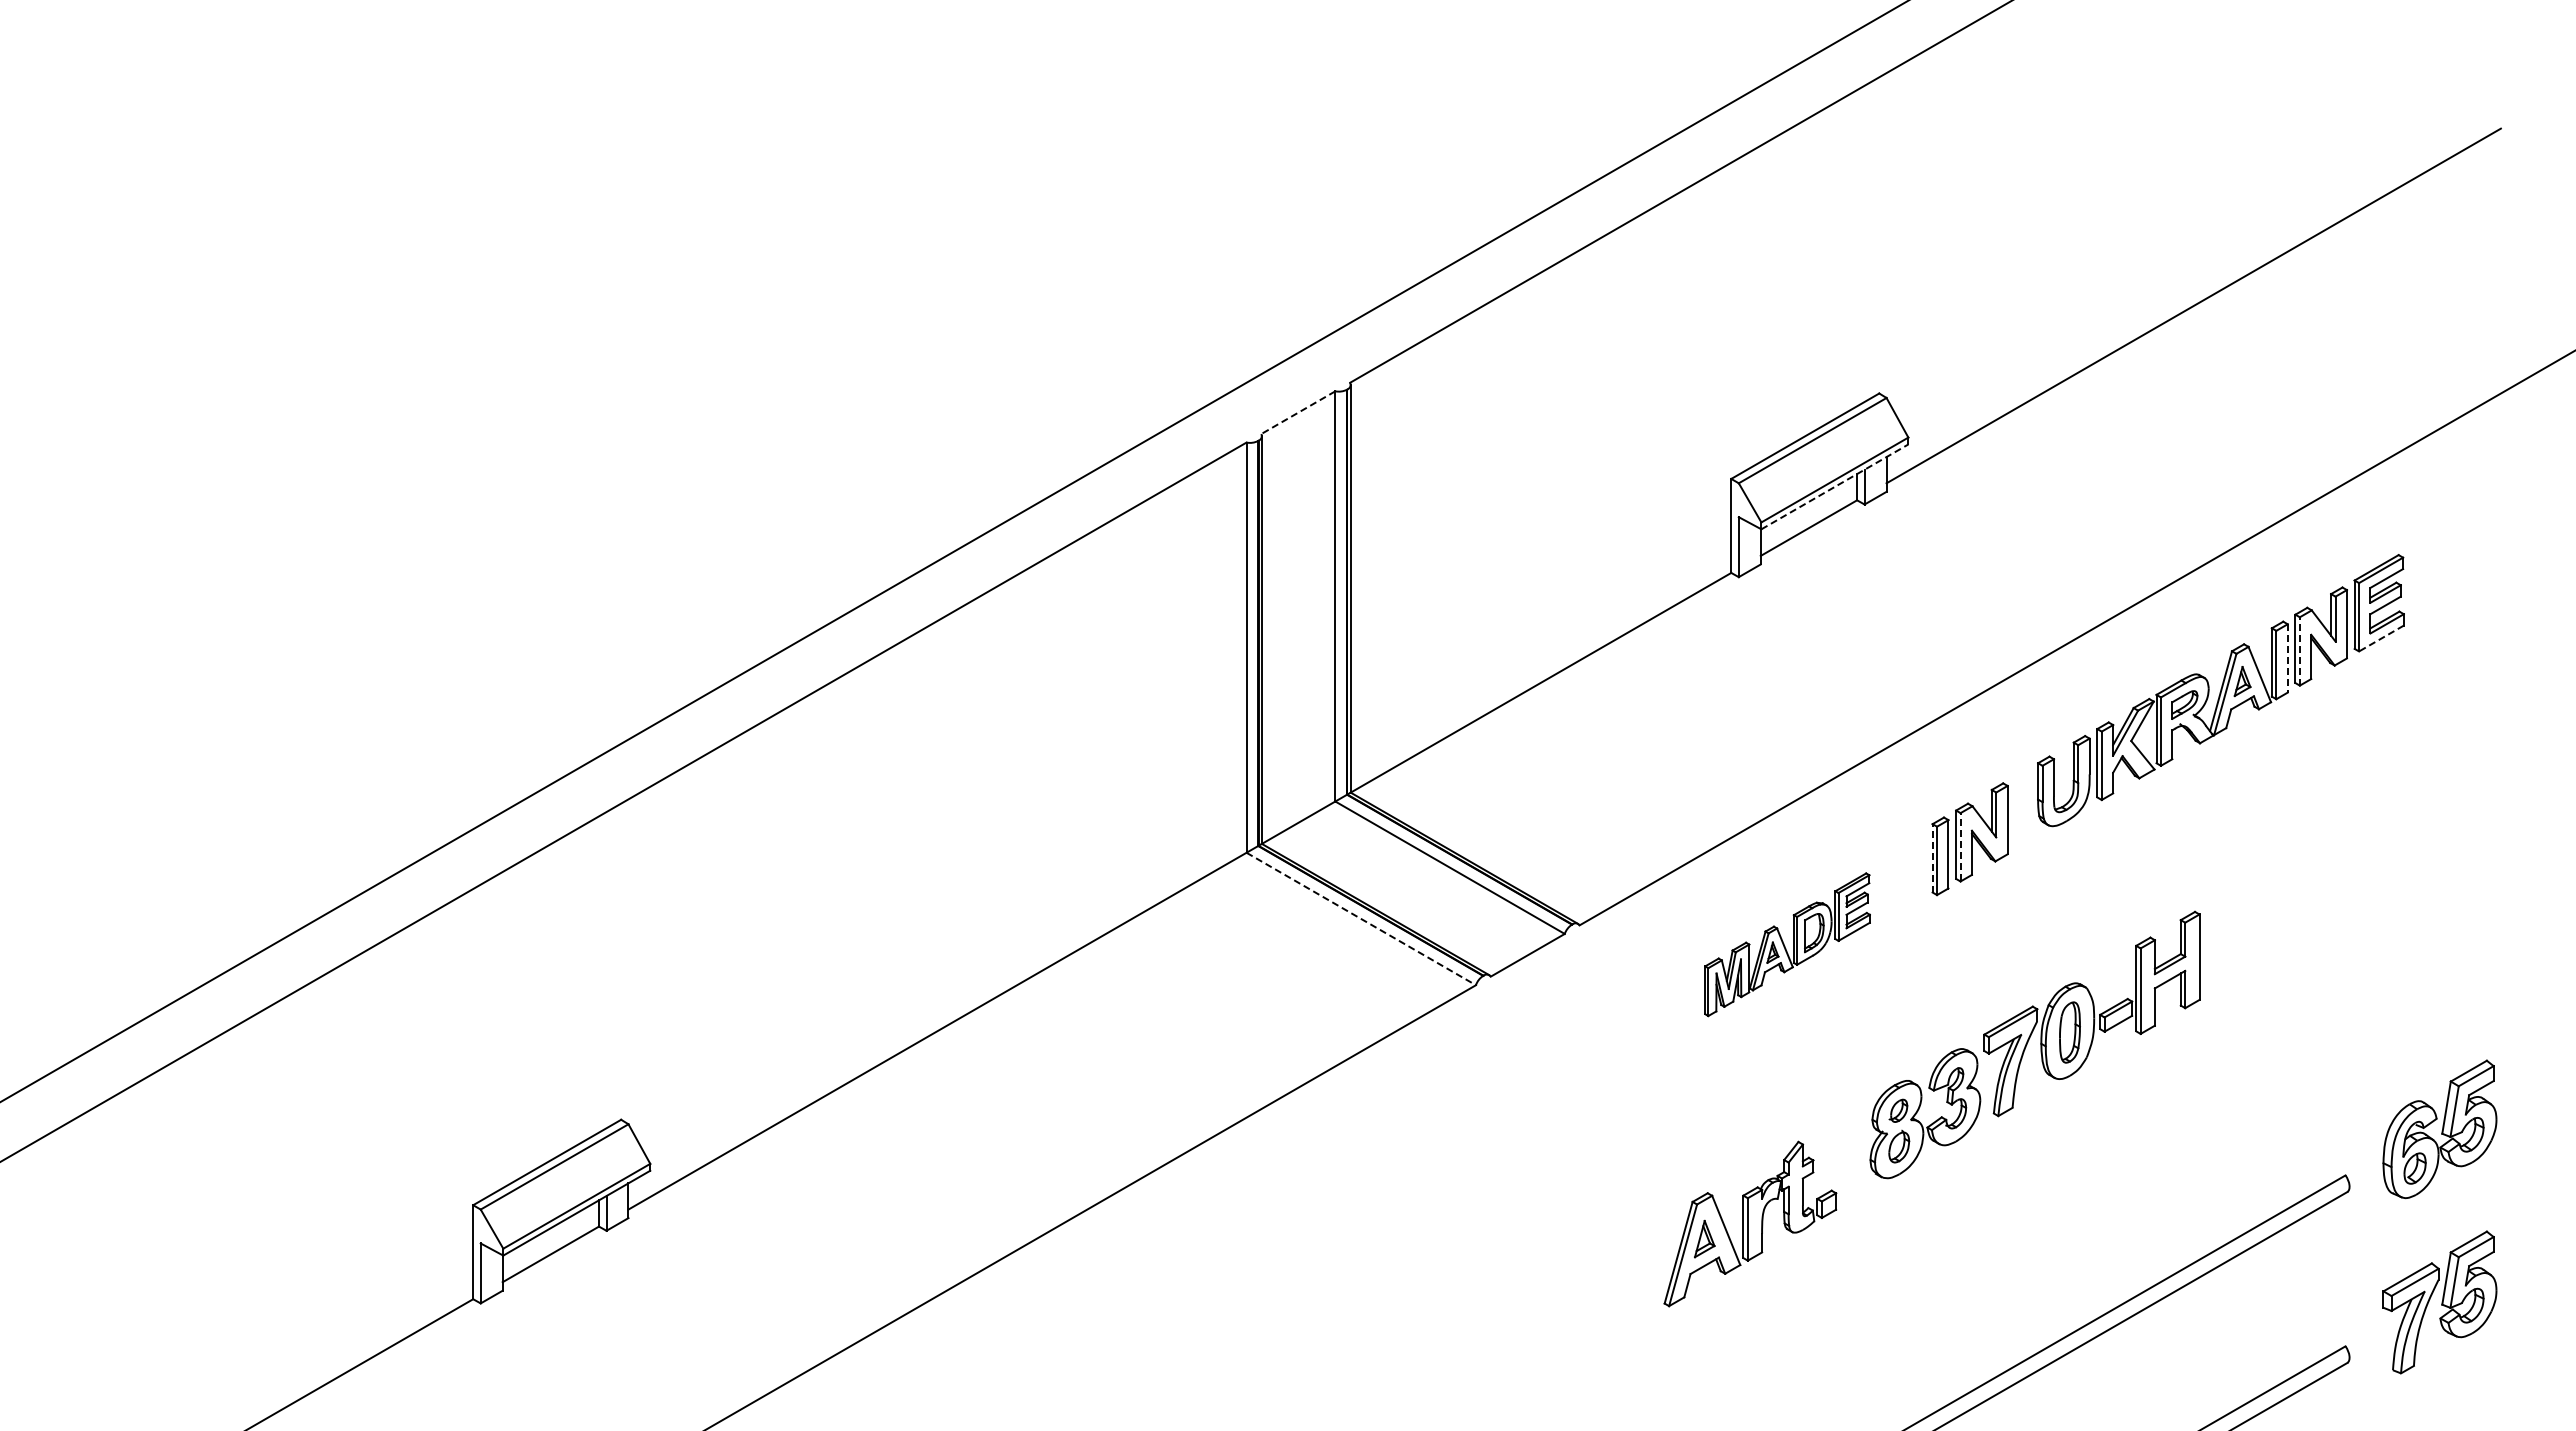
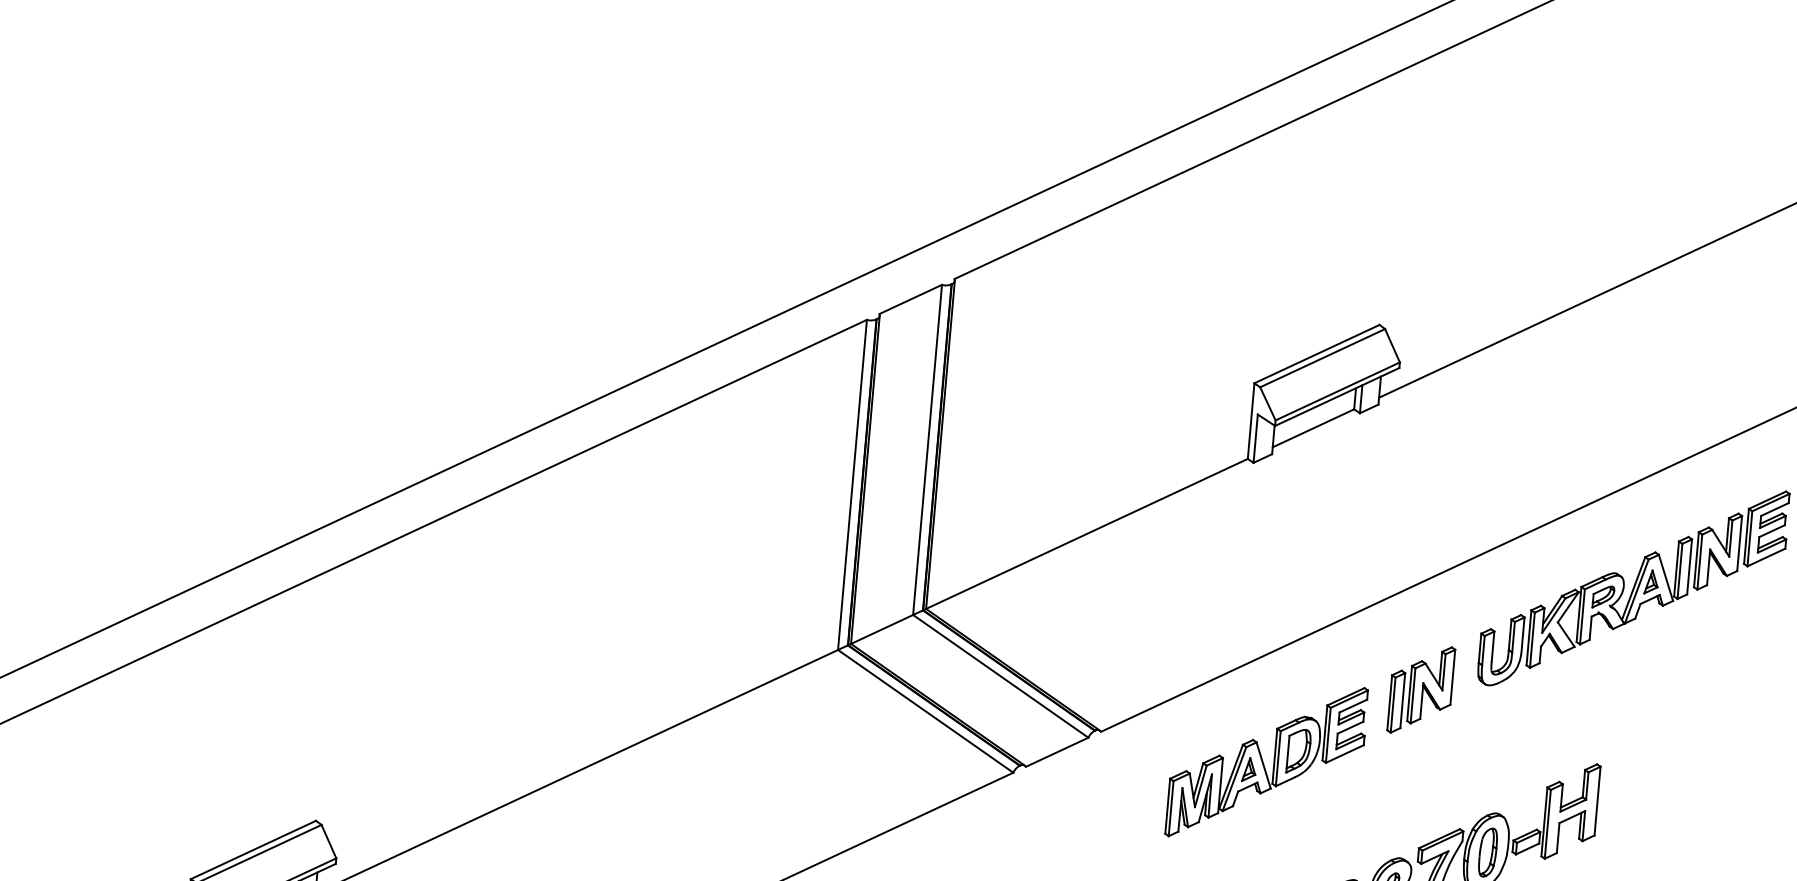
line: (1298, 412) -> (910, 299), dashed -> solid
line: (1834, 486) -> (1336, 396), dashed -> solid
line: (2381, 638) -> (1766, 557), dashed -> solid
line: (2299, 650) -> (1699, 561), dashed -> solid
line: (2287, 658) -> (1689, 566), dashed -> solid
line: (1960, 846) -> (1413, 695), dashed -> solid
line: (1932, 857) -> (1389, 702), dashed -> solid
line: (1361, 919) -> (925, 711), dashed -> solid
part: (1787, 944) -> (1266, 761), size x1.43

